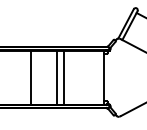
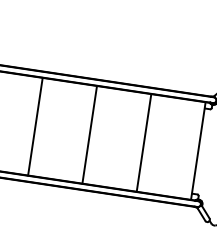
line: (31, 77) -> (35, 126), moved
line: (56, 77) -> (89, 134), moved
line: (63, 77) -> (143, 142), moved

